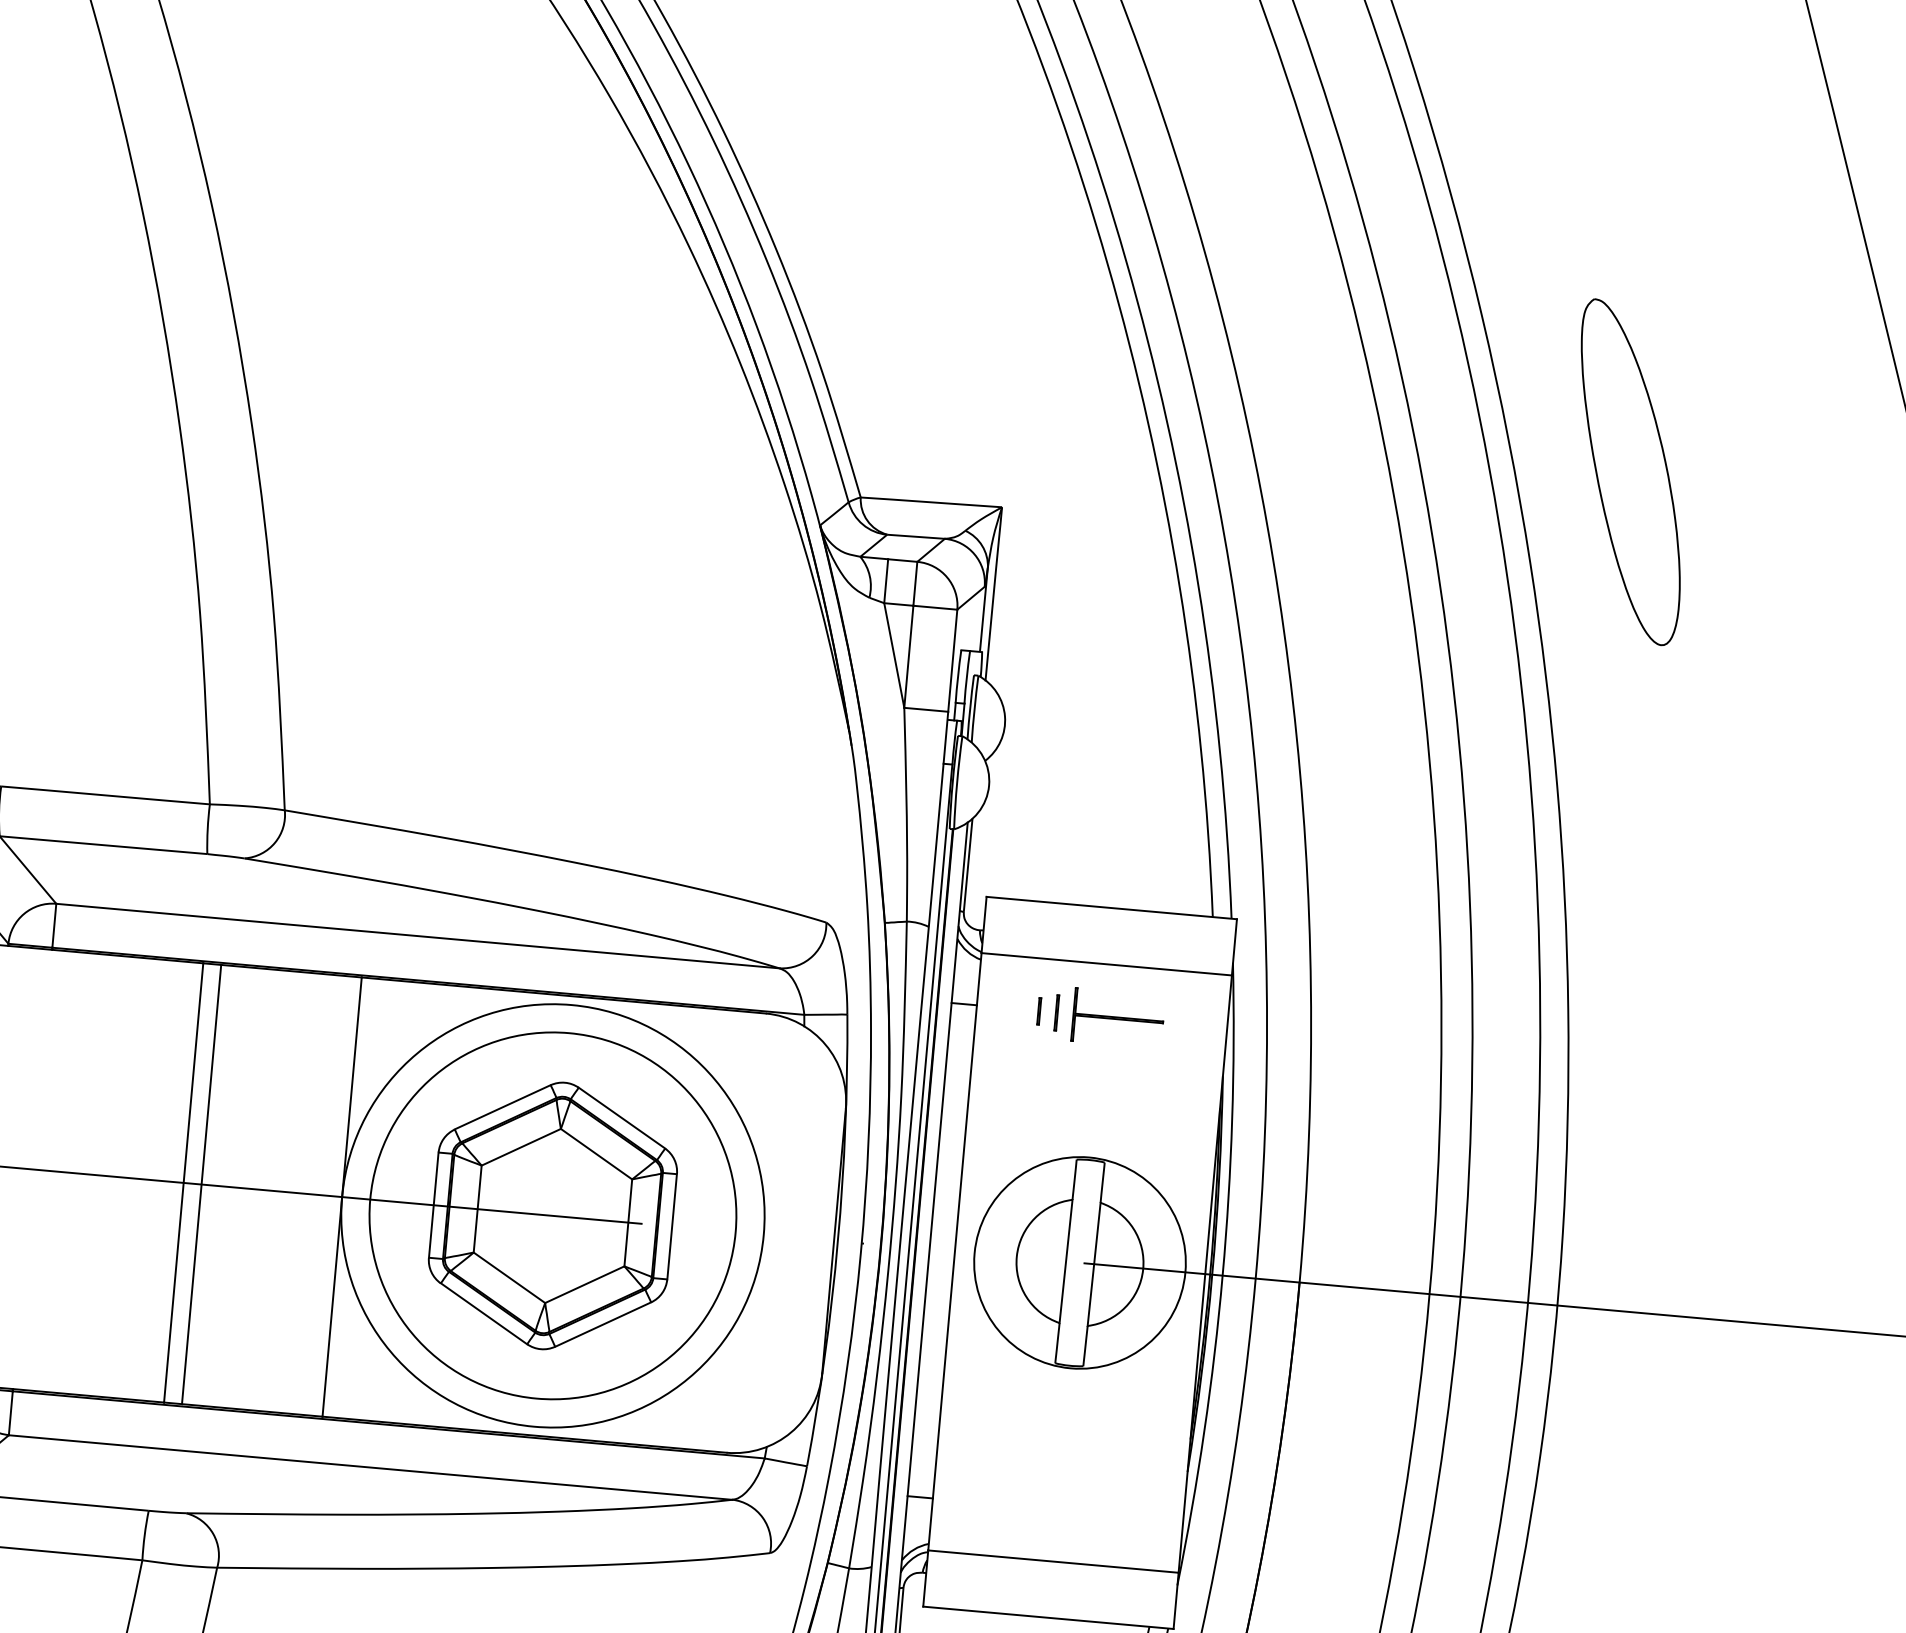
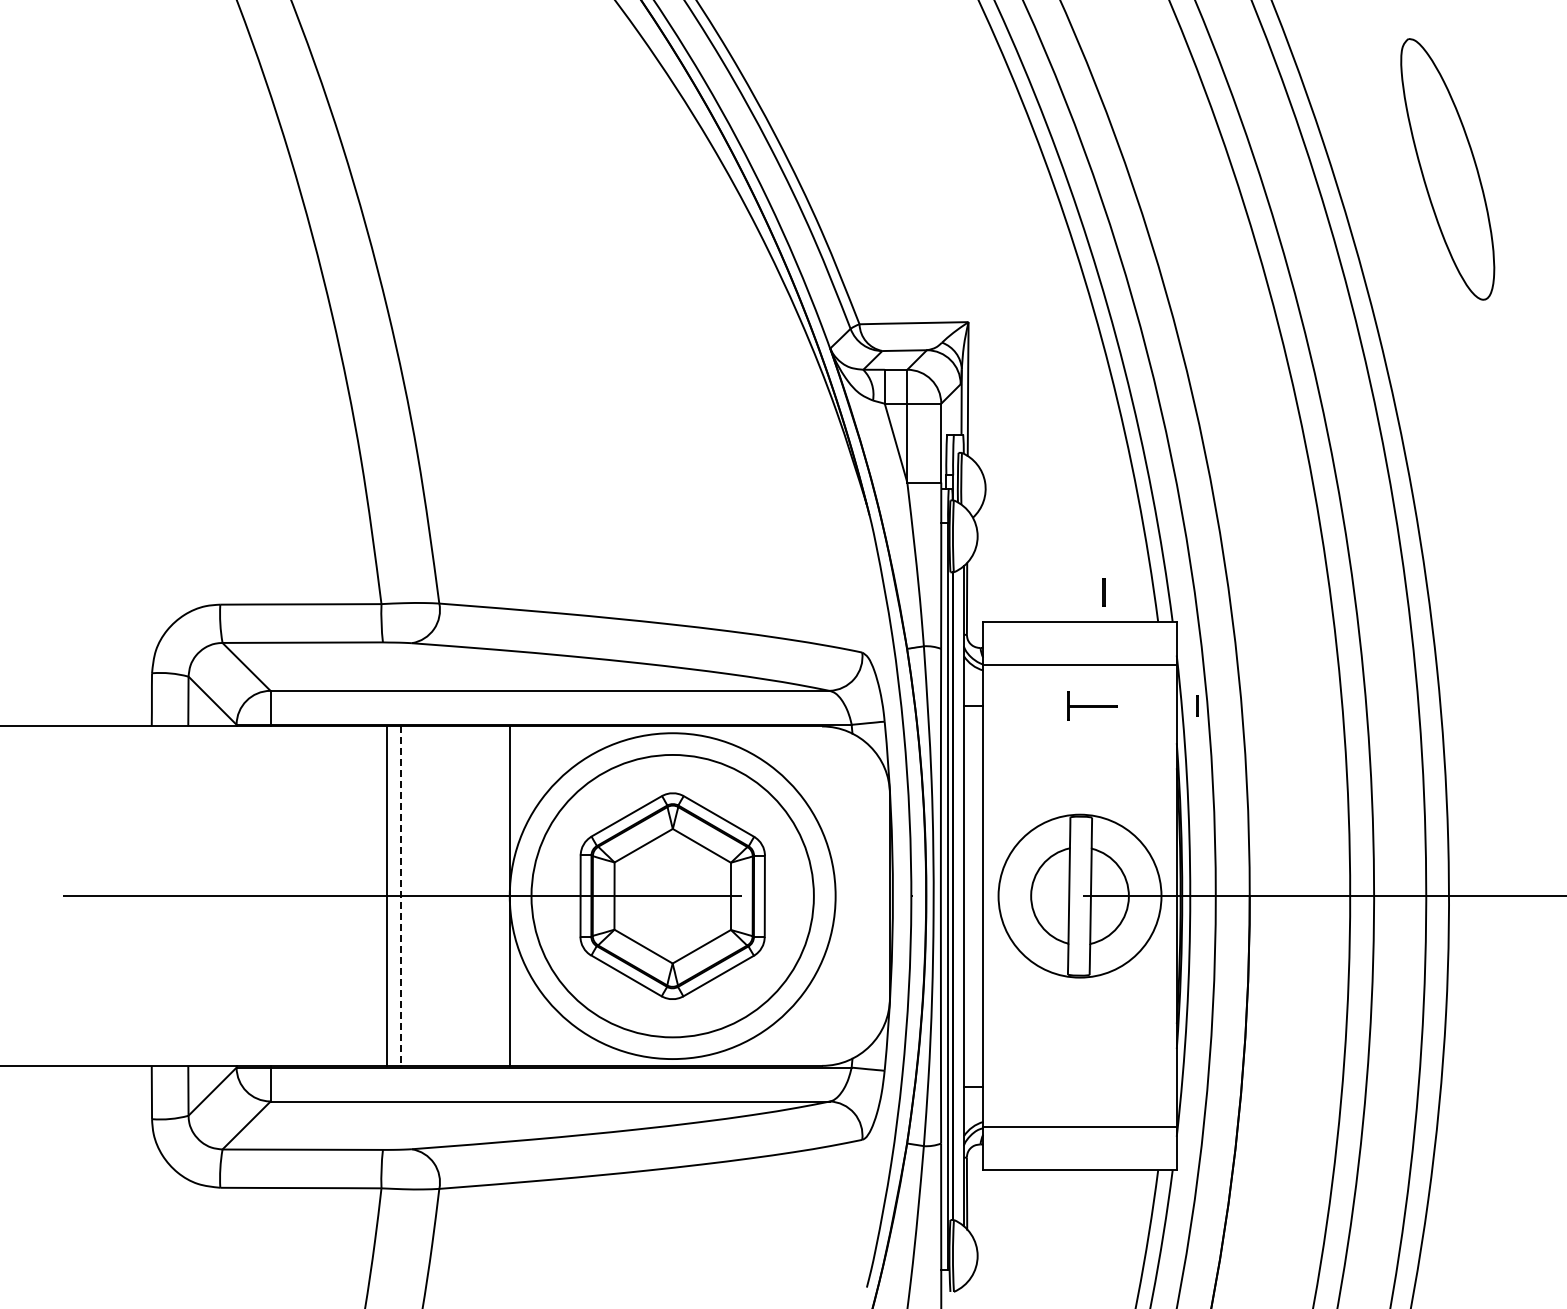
part: (1629, 472) -> (1447, 169), moved
line: (1039, 1010) -> (1197, 705), moved
line: (1055, 1013) -> (1103, 592), moved
part: (1118, 1017) -> (1092, 705), size x0.7
line: (201, 1185) -> (401, 896), solid -> dashed

